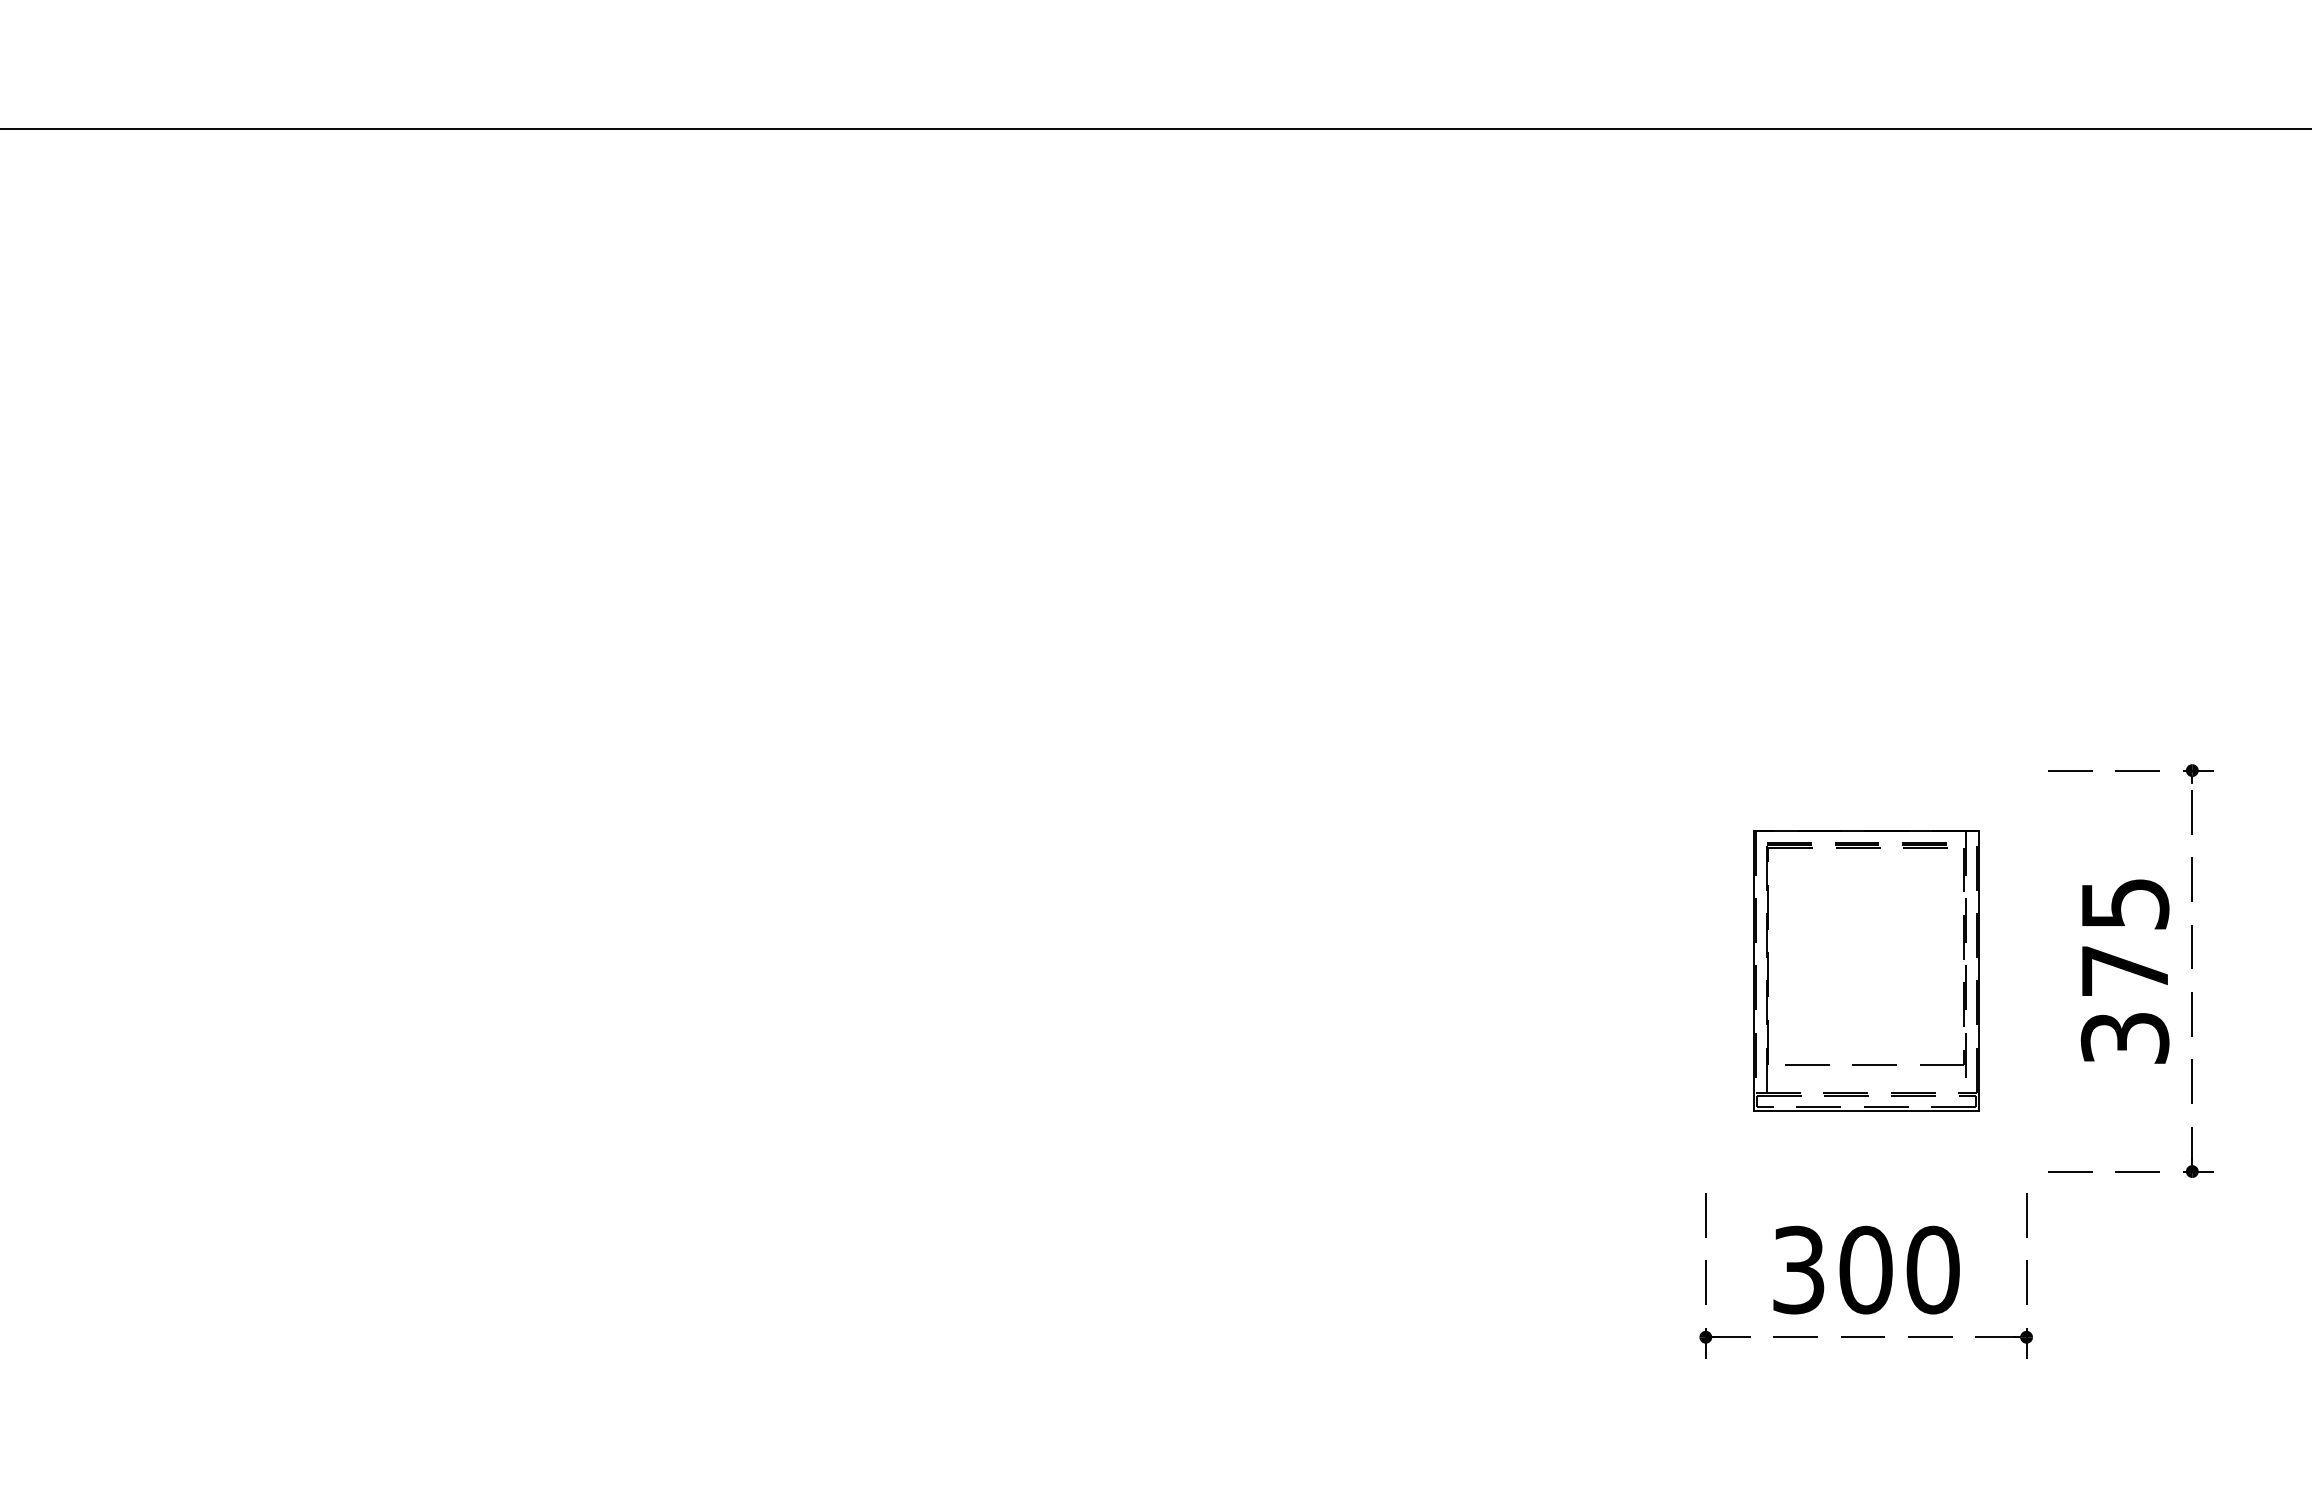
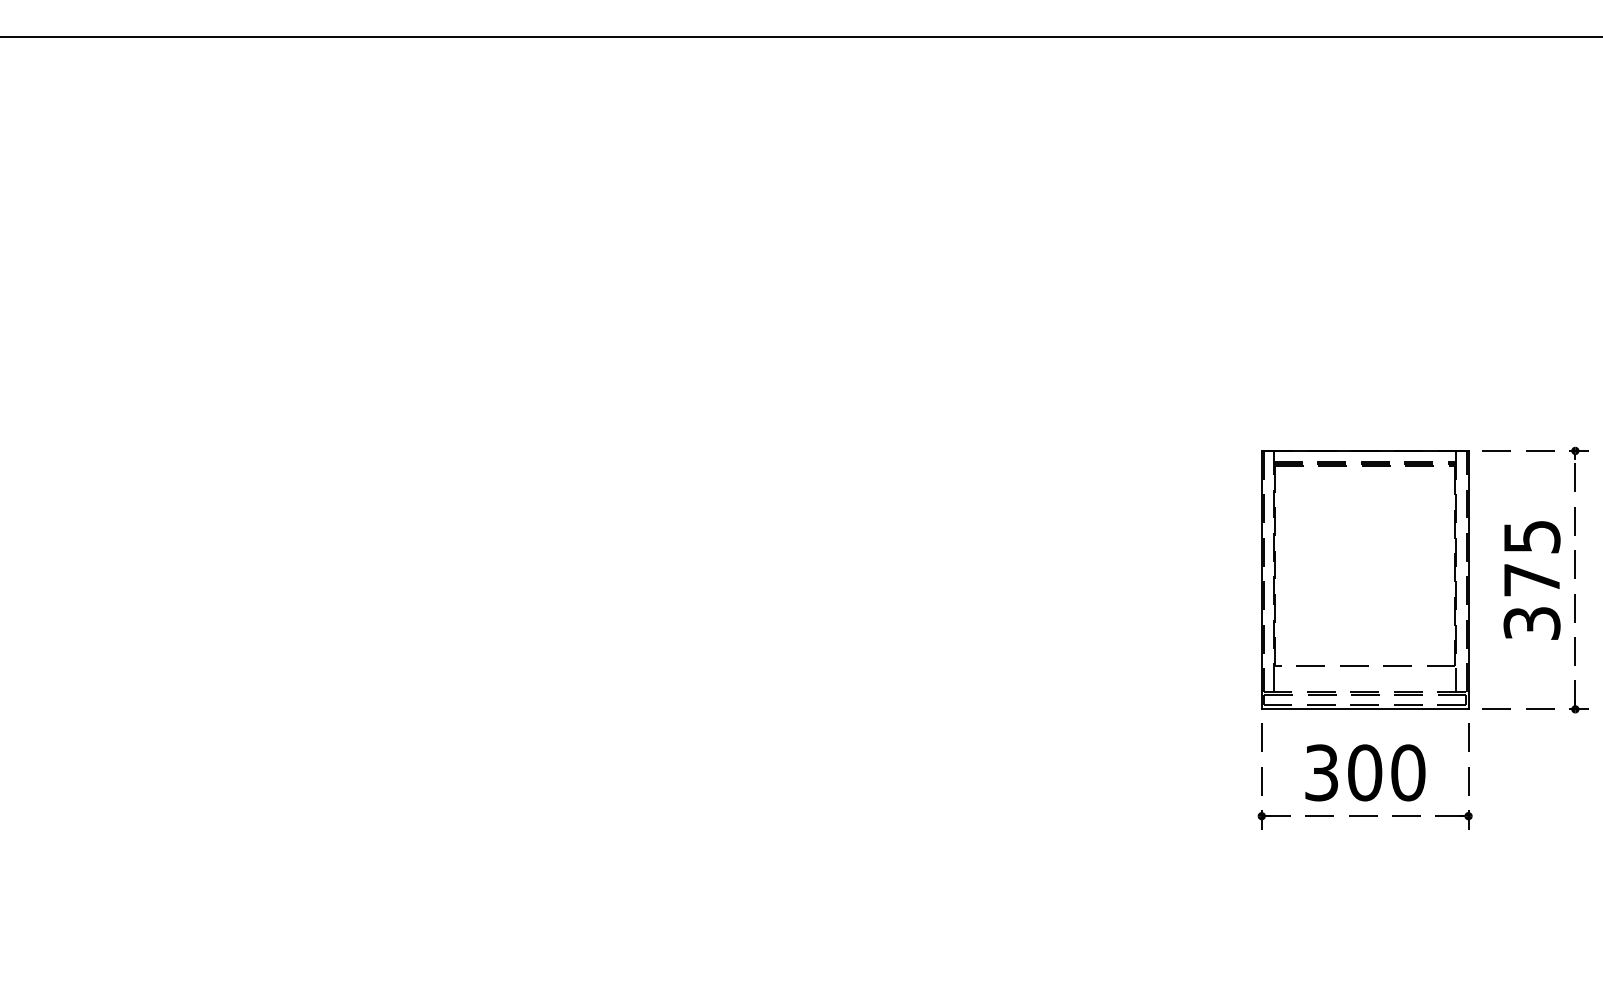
part: (1866, 970) -> (1365, 579), size x1.43

